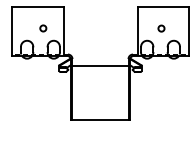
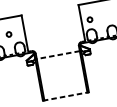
circle: (161, 28) -> (90, 19), moved
line: (100, 65) -> (58, 54), solid -> dashed
line: (100, 119) -> (65, 96), solid -> dashed

